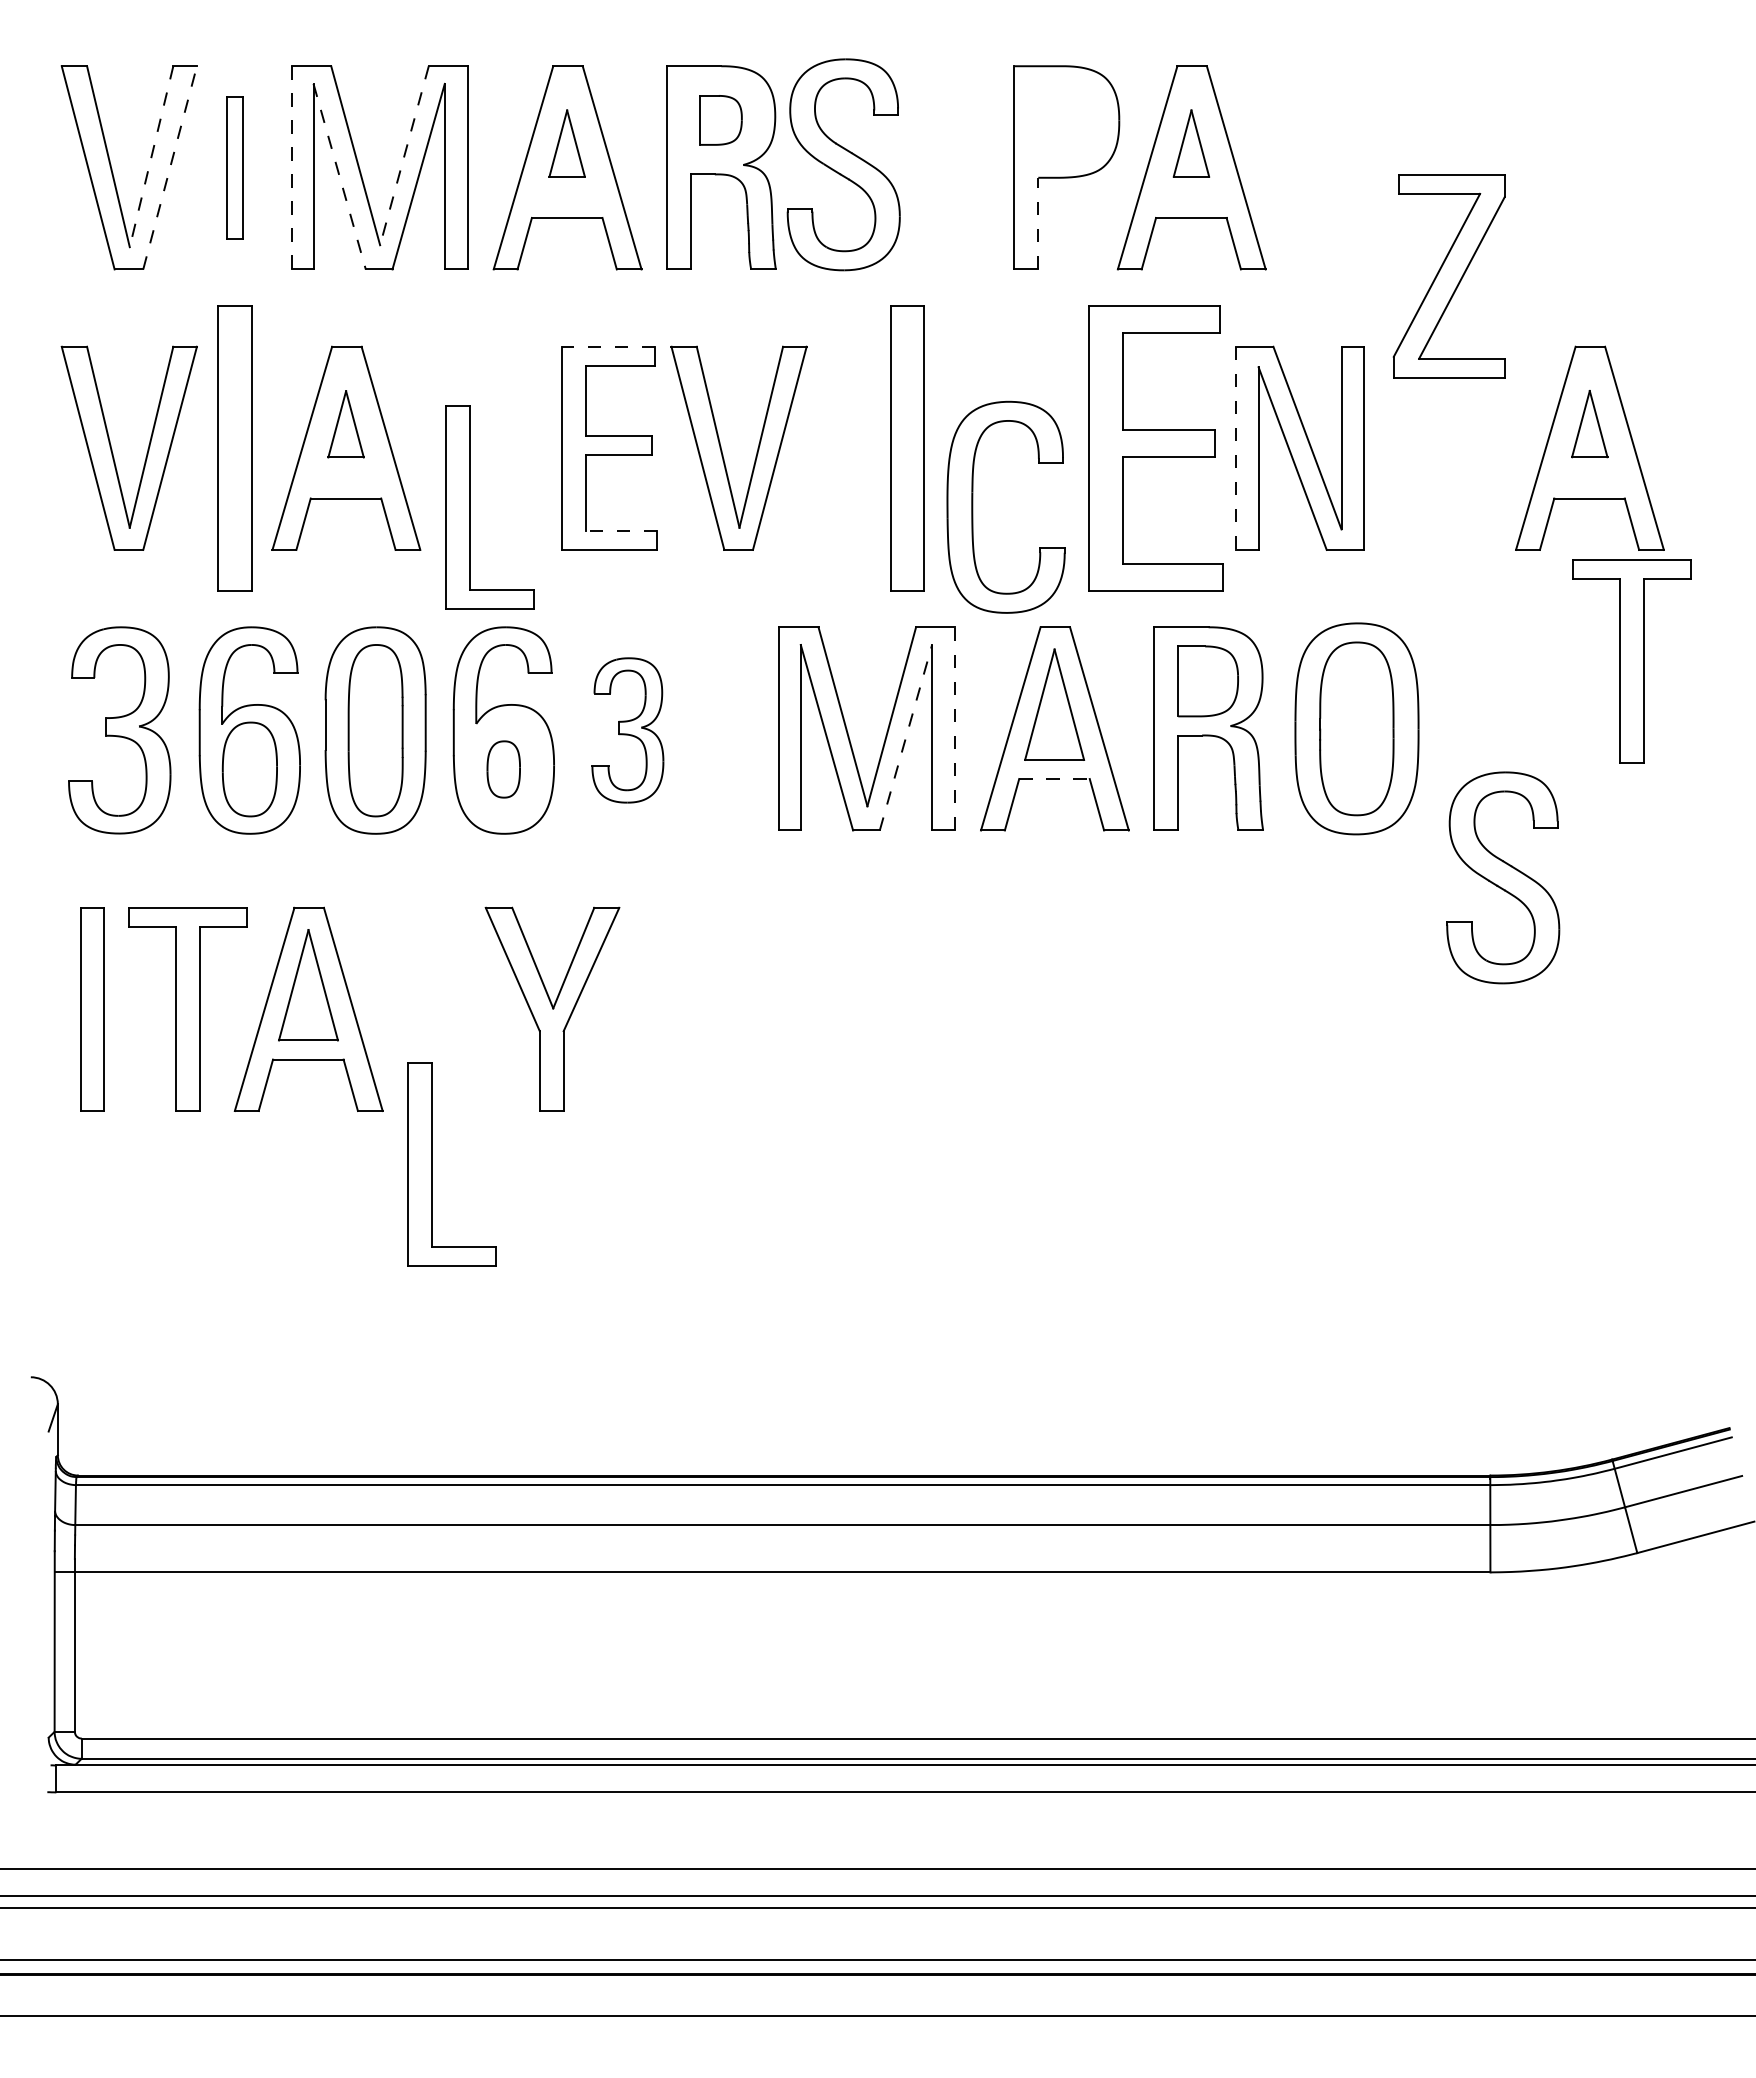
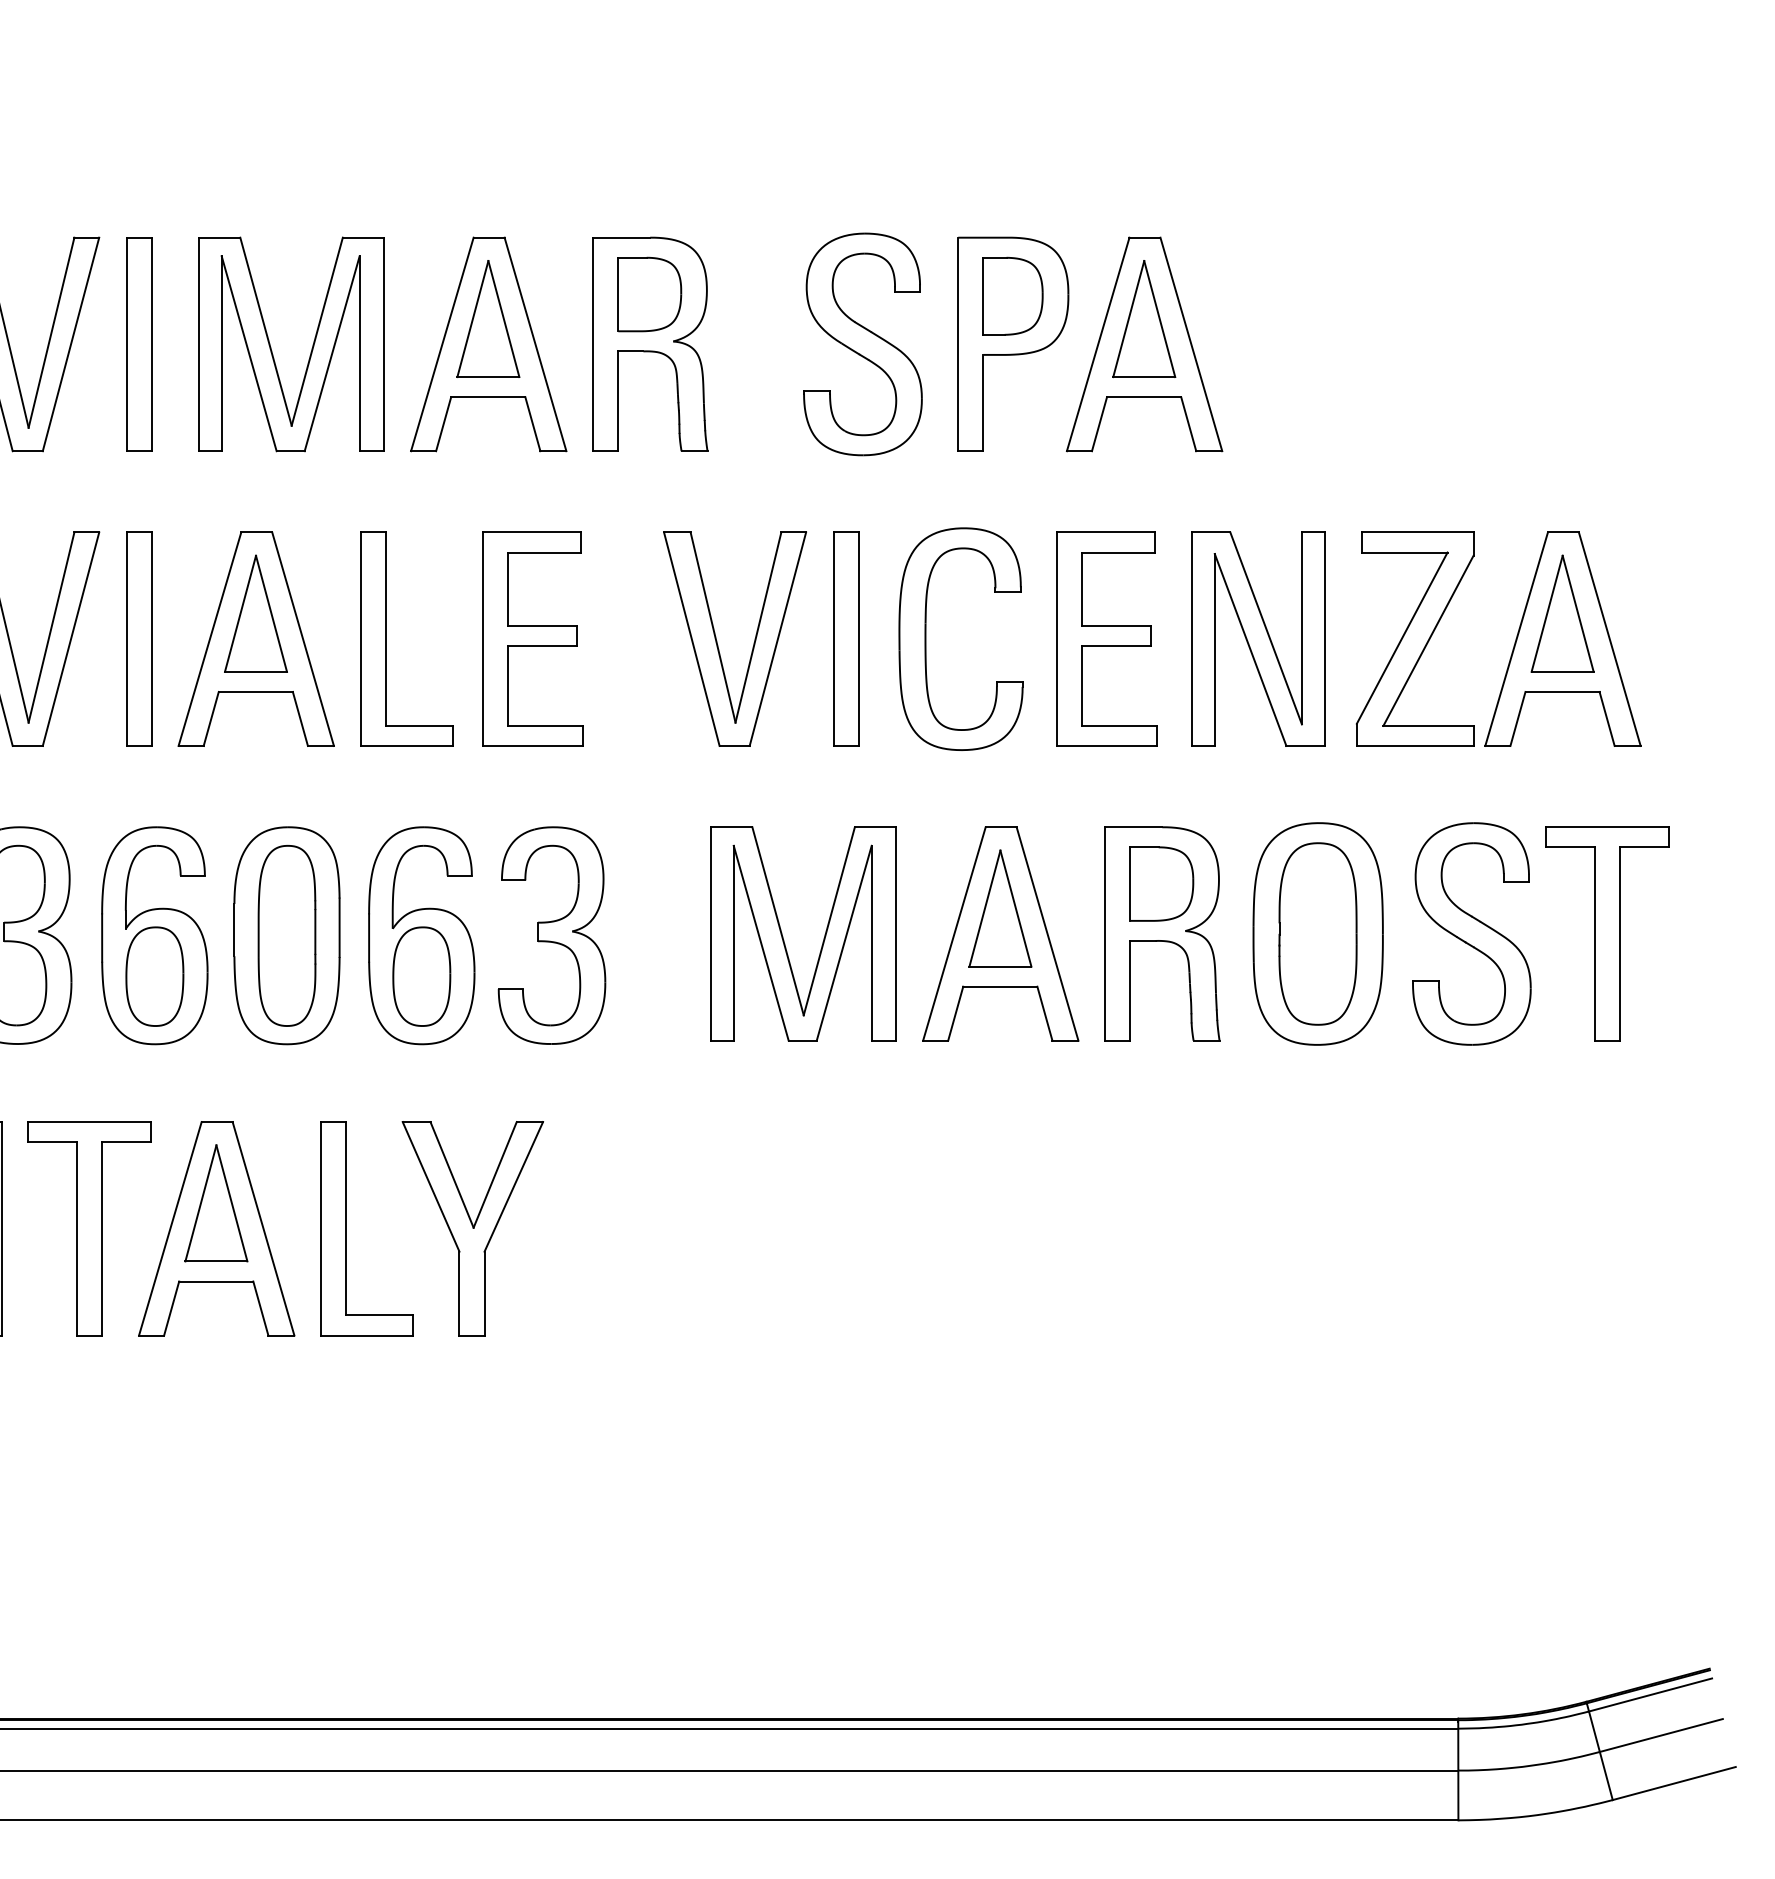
part: (720, 120) -> (649, 294), size x1.43
part: (1066, 121) -> (1012, 295), added
part: (566, 143) -> (487, 318), size x1.67
part: (1191, 143) -> (1144, 318), size x1.67
line: (404, 155) -> (317, 331), dashed -> solid
line: (151, 157) -> (51, 333), dashed -> solid
part: (843, 164) -> (862, 344), moved
line: (170, 167) -> (71, 344), dashed -> solid
part: (234, 167) -> (138, 344), size x1.43
line: (291, 167) -> (198, 344), dashed -> solid
line: (339, 177) -> (249, 354), dashed -> solid
line: (1038, 223) -> (983, 402), dashed -> solid
part: (1448, 276) -> (1414, 639), moved
line: (608, 346) -> (531, 532), dashed -> solid
part: (1589, 423) -> (1562, 613), size x1.67
part: (345, 424) -> (255, 614), size x1.67
part: (234, 448) -> (138, 639), size x0.71
part: (907, 448) -> (845, 639), size x0.71
part: (1155, 448) -> (1106, 639), size x0.71
line: (1236, 448) -> (1191, 639), dashed -> solid
part: (722, 450) -> (717, 641), moved
part: (973, 506) -> (926, 638), moved
part: (470, 507) -> (386, 639), moved
line: (621, 530) -> (545, 725), dashed -> solid
part: (1631, 661) -> (1606, 933), moved
line: (955, 728) -> (896, 933), dashed -> solid
part: (627, 730) -> (551, 935), size x1.43
line: (906, 737) -> (844, 943), dashed -> solid
part: (503, 769) -> (421, 976), size x1.67
line: (1054, 779) -> (1000, 987), dashed -> solid
part: (1503, 877) -> (1472, 933), moved
part: (432, 1164) -> (346, 1228), moved

